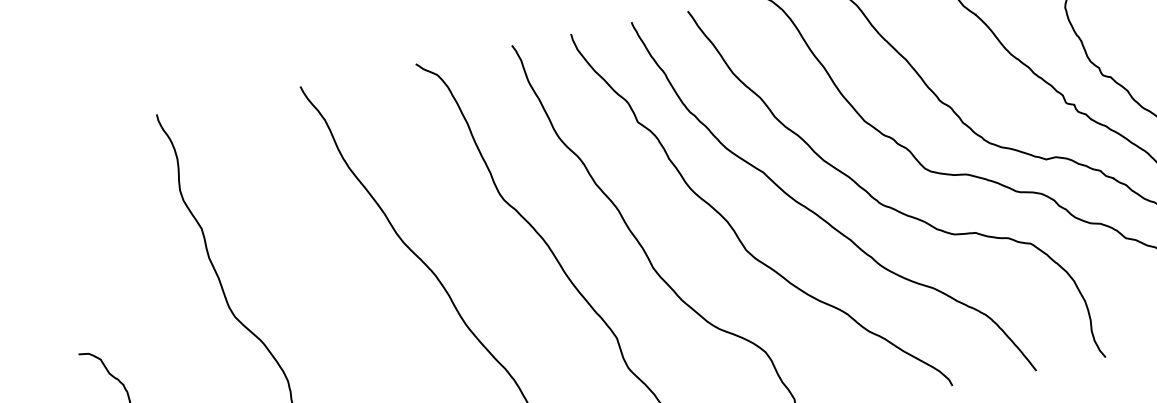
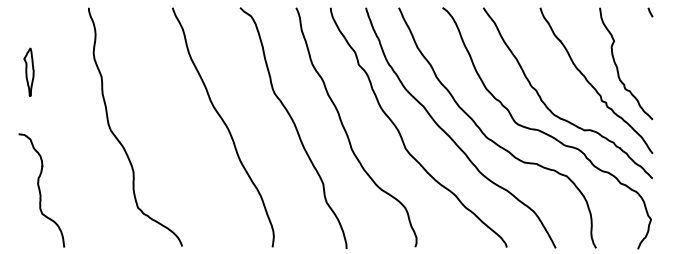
part: (74, 243) -> (28, 71), added

